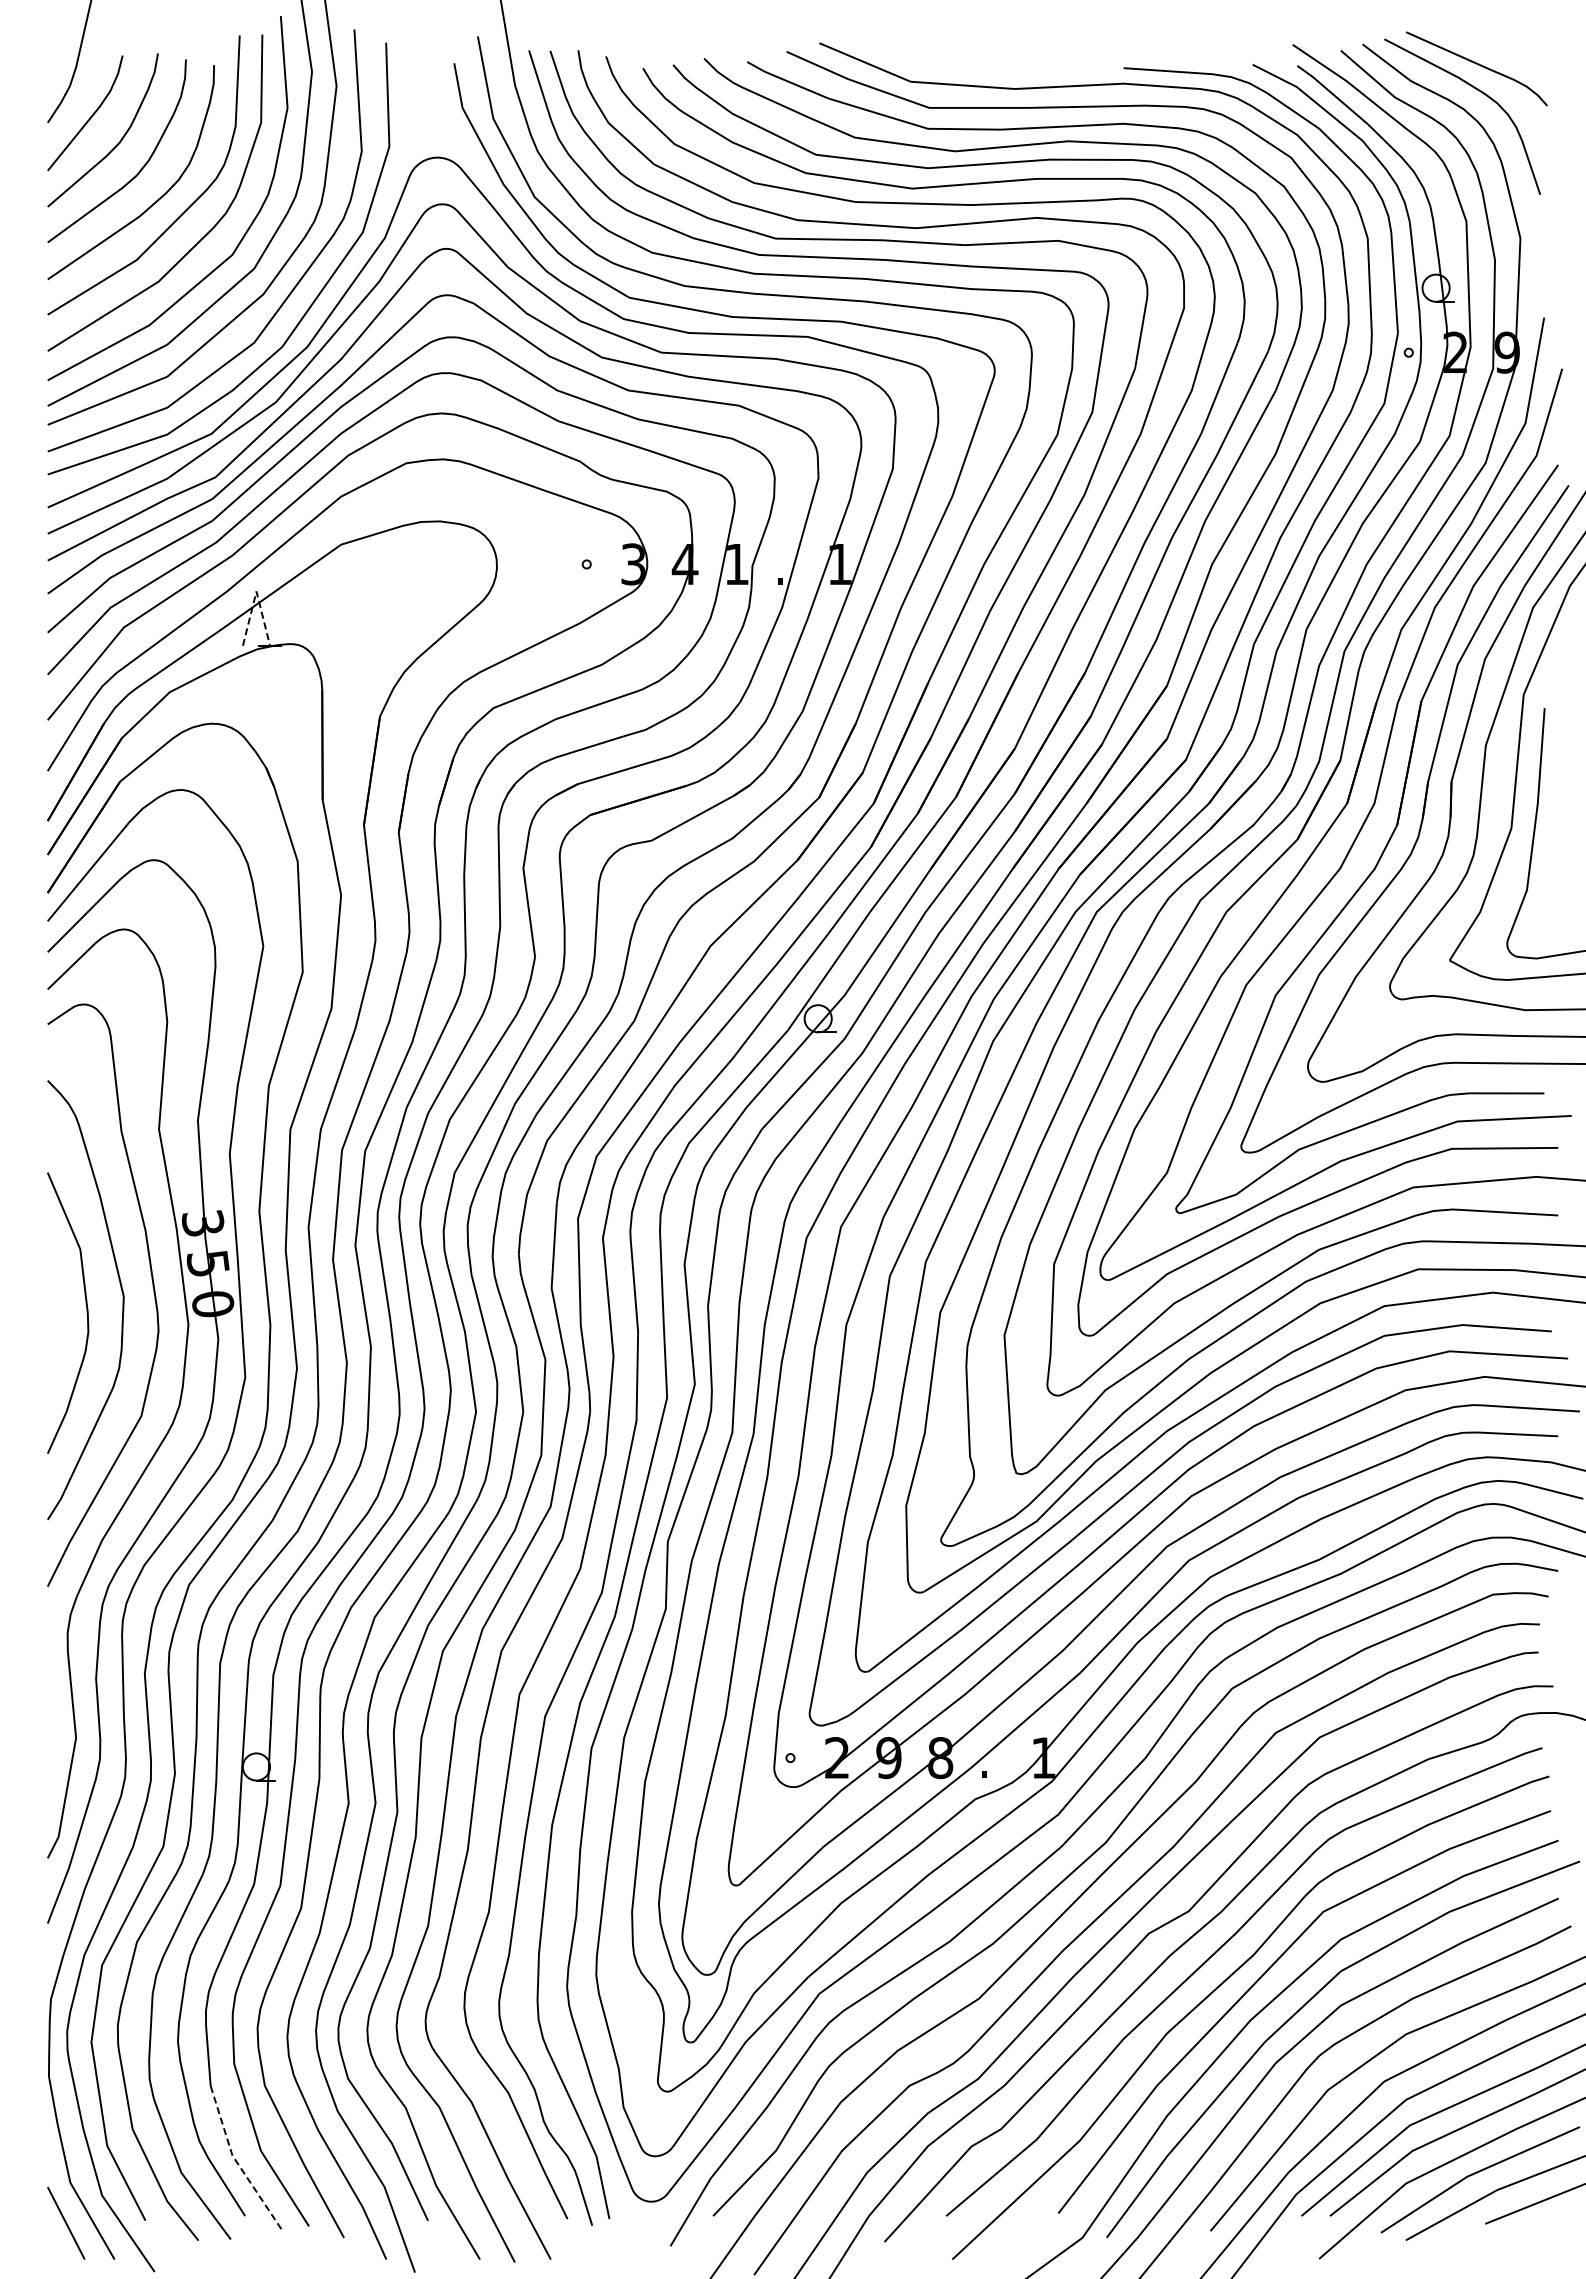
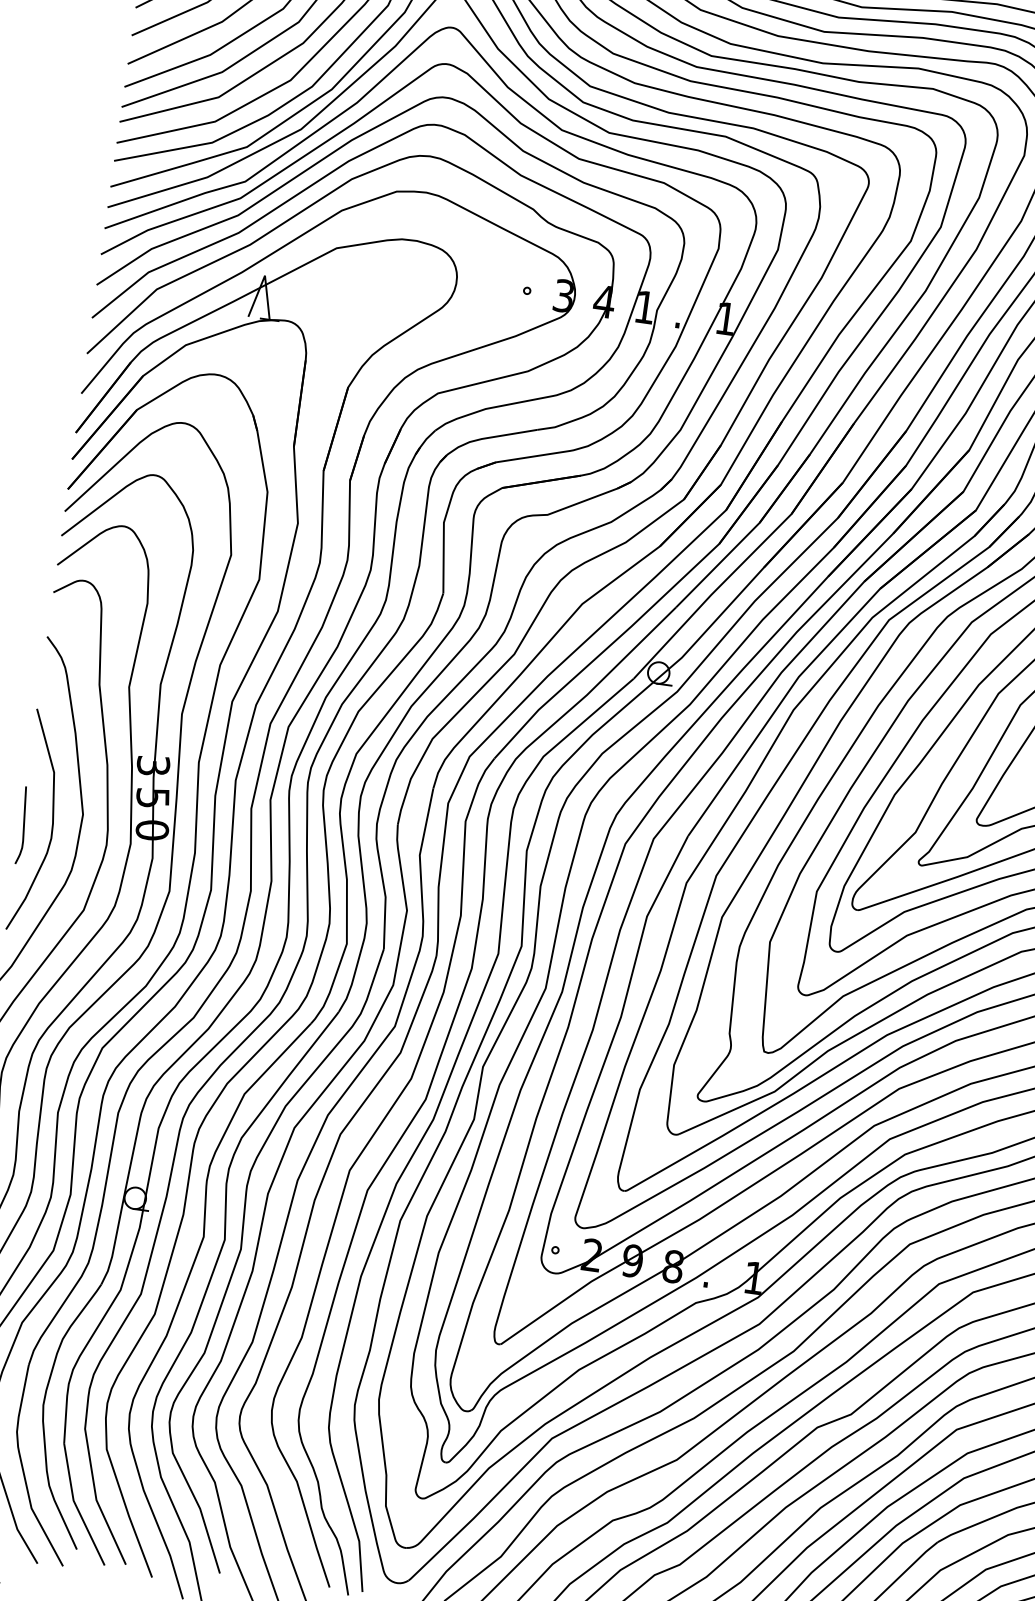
line: (256, 591) -> (265, 275), dashed -> solid
curve: (50, 1319) -> (23, 824), added
line: (237, 2163) -> (76, 1507), dashed -> solid

